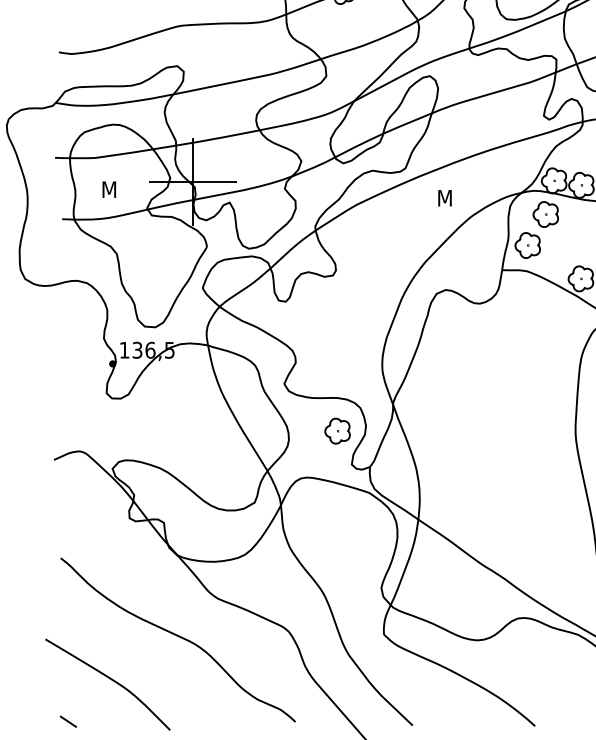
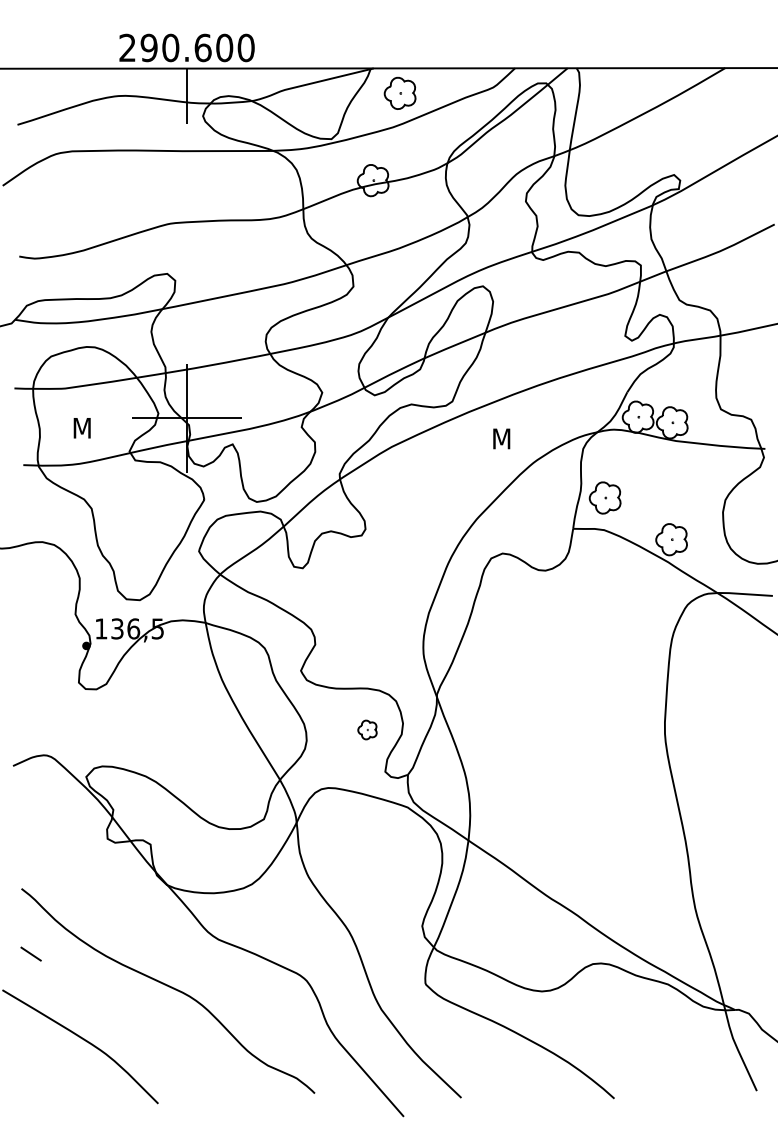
part: (545, 213) -> (627, 458), removed
part: (337, 430) -> (367, 729), size x0.6
line: (67, 721) -> (30, 953), moved

